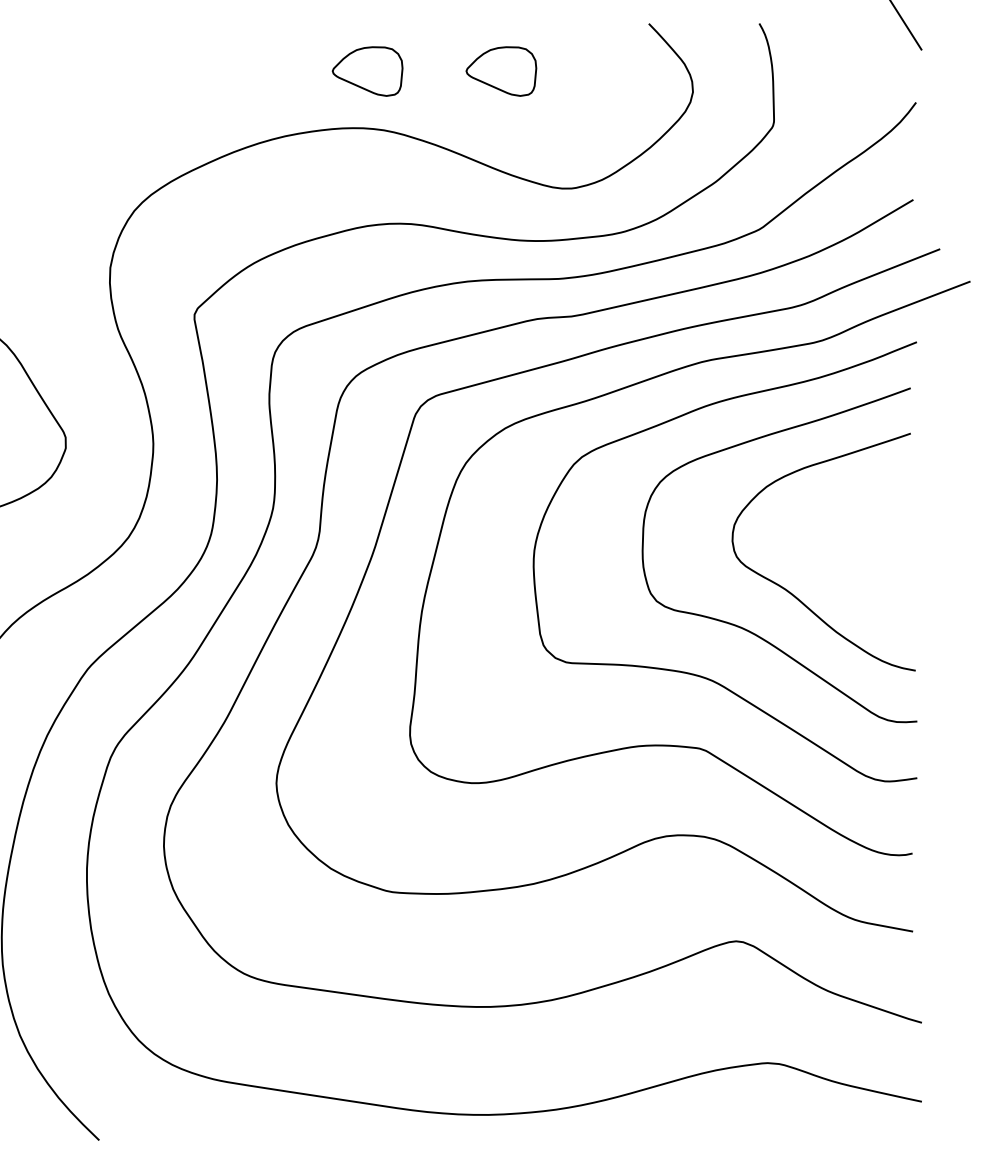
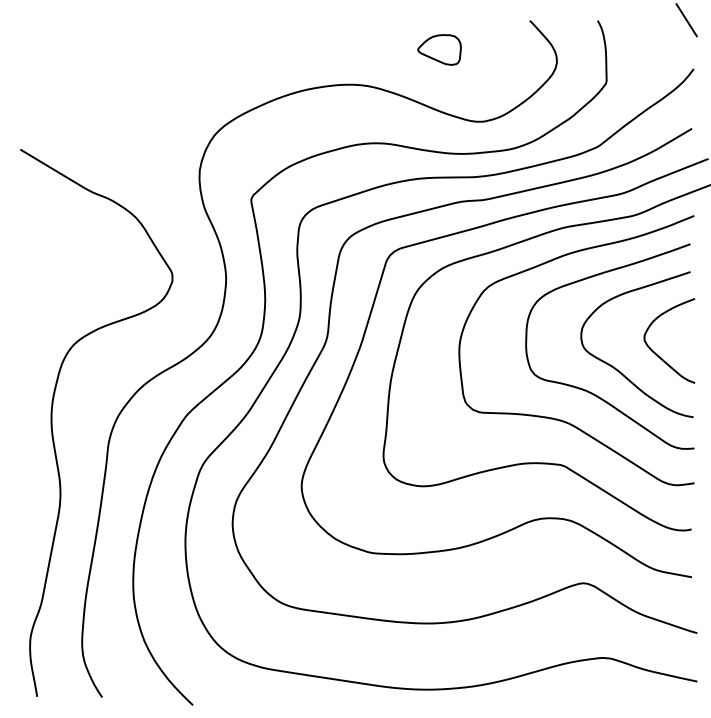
part: (367, 70) -> (357, 49), removed
curve: (861, 571) -> (660, 356), added

